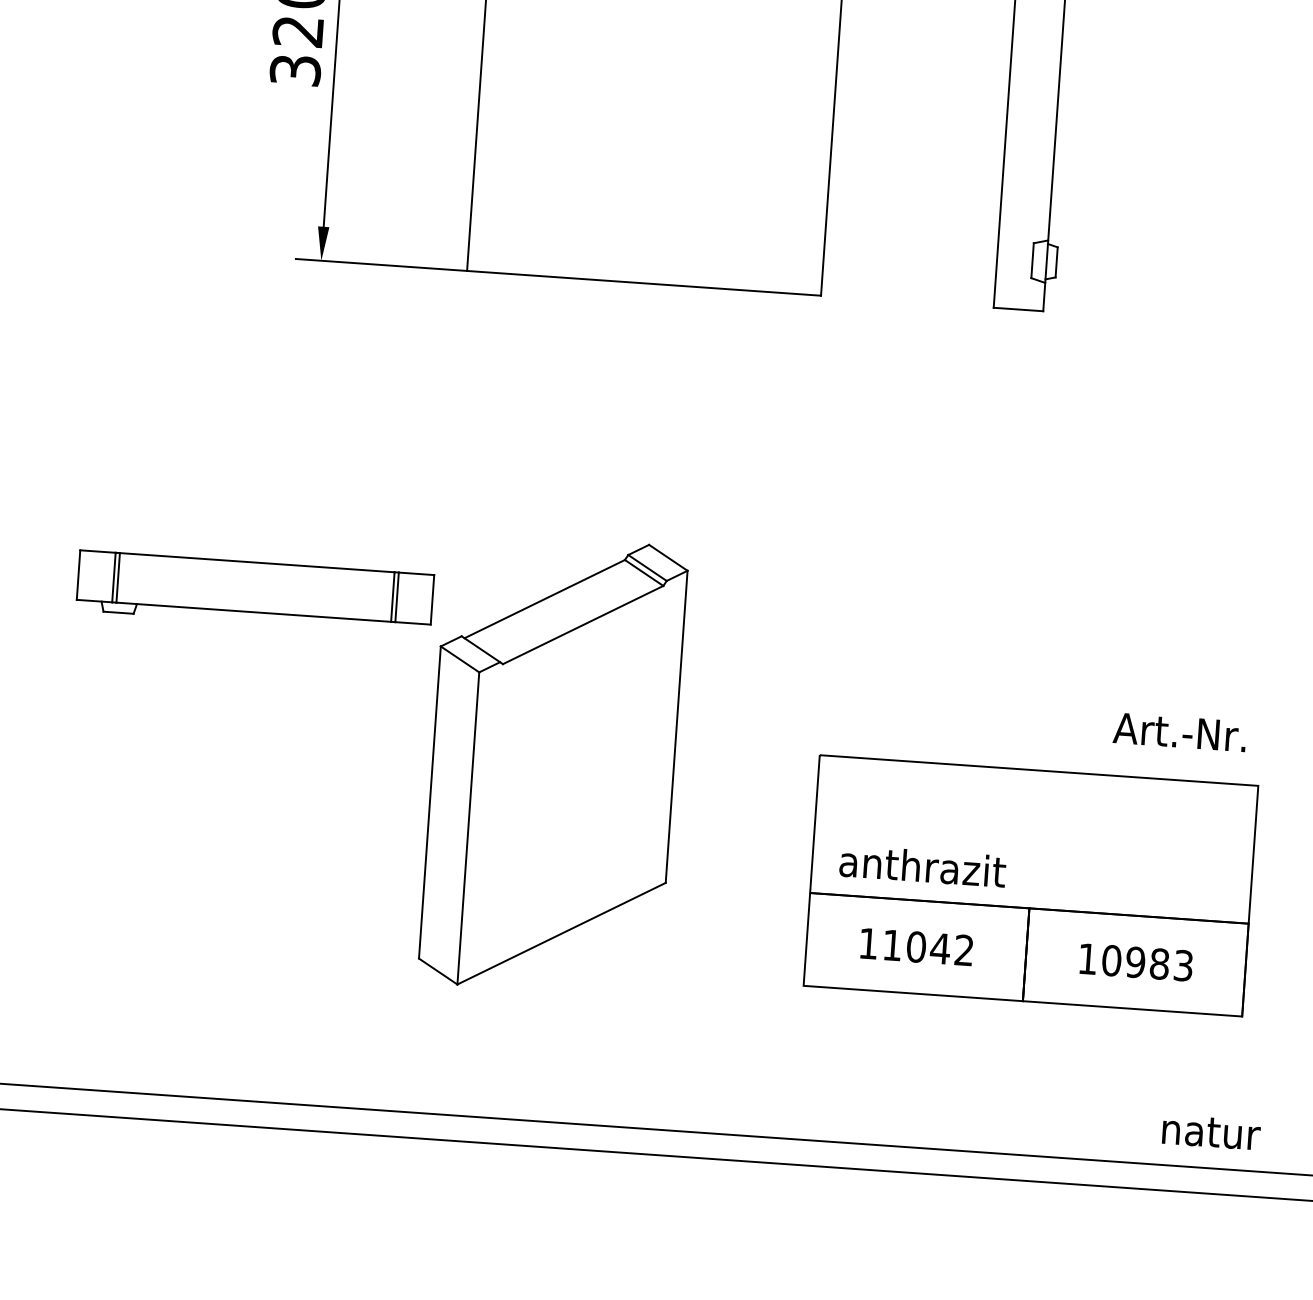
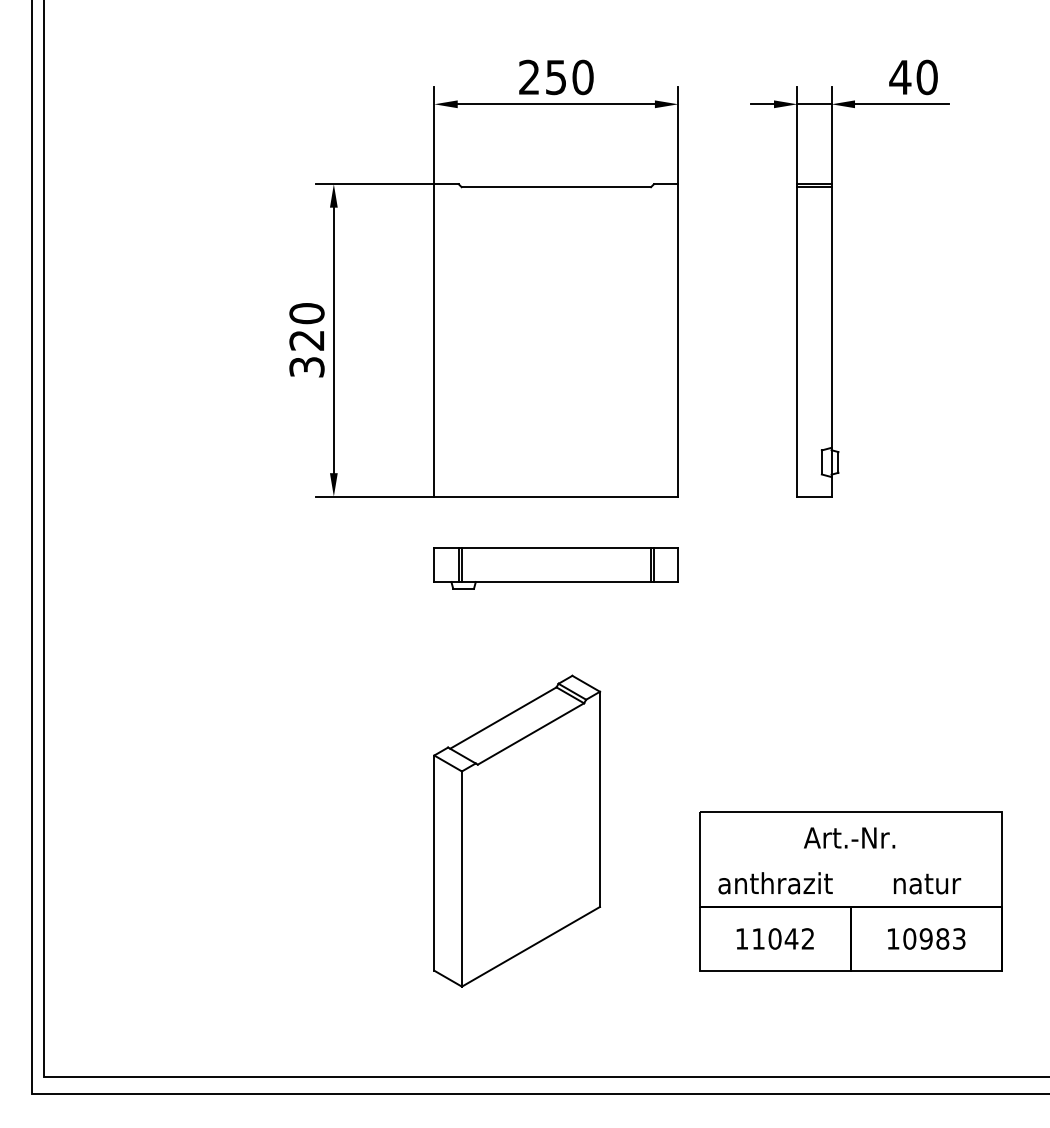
part: (253, 592) -> (555, 568), moved
text: (1179, 731) -> (849, 837), moved
text: (1211, 1131) -> (927, 883), moved

